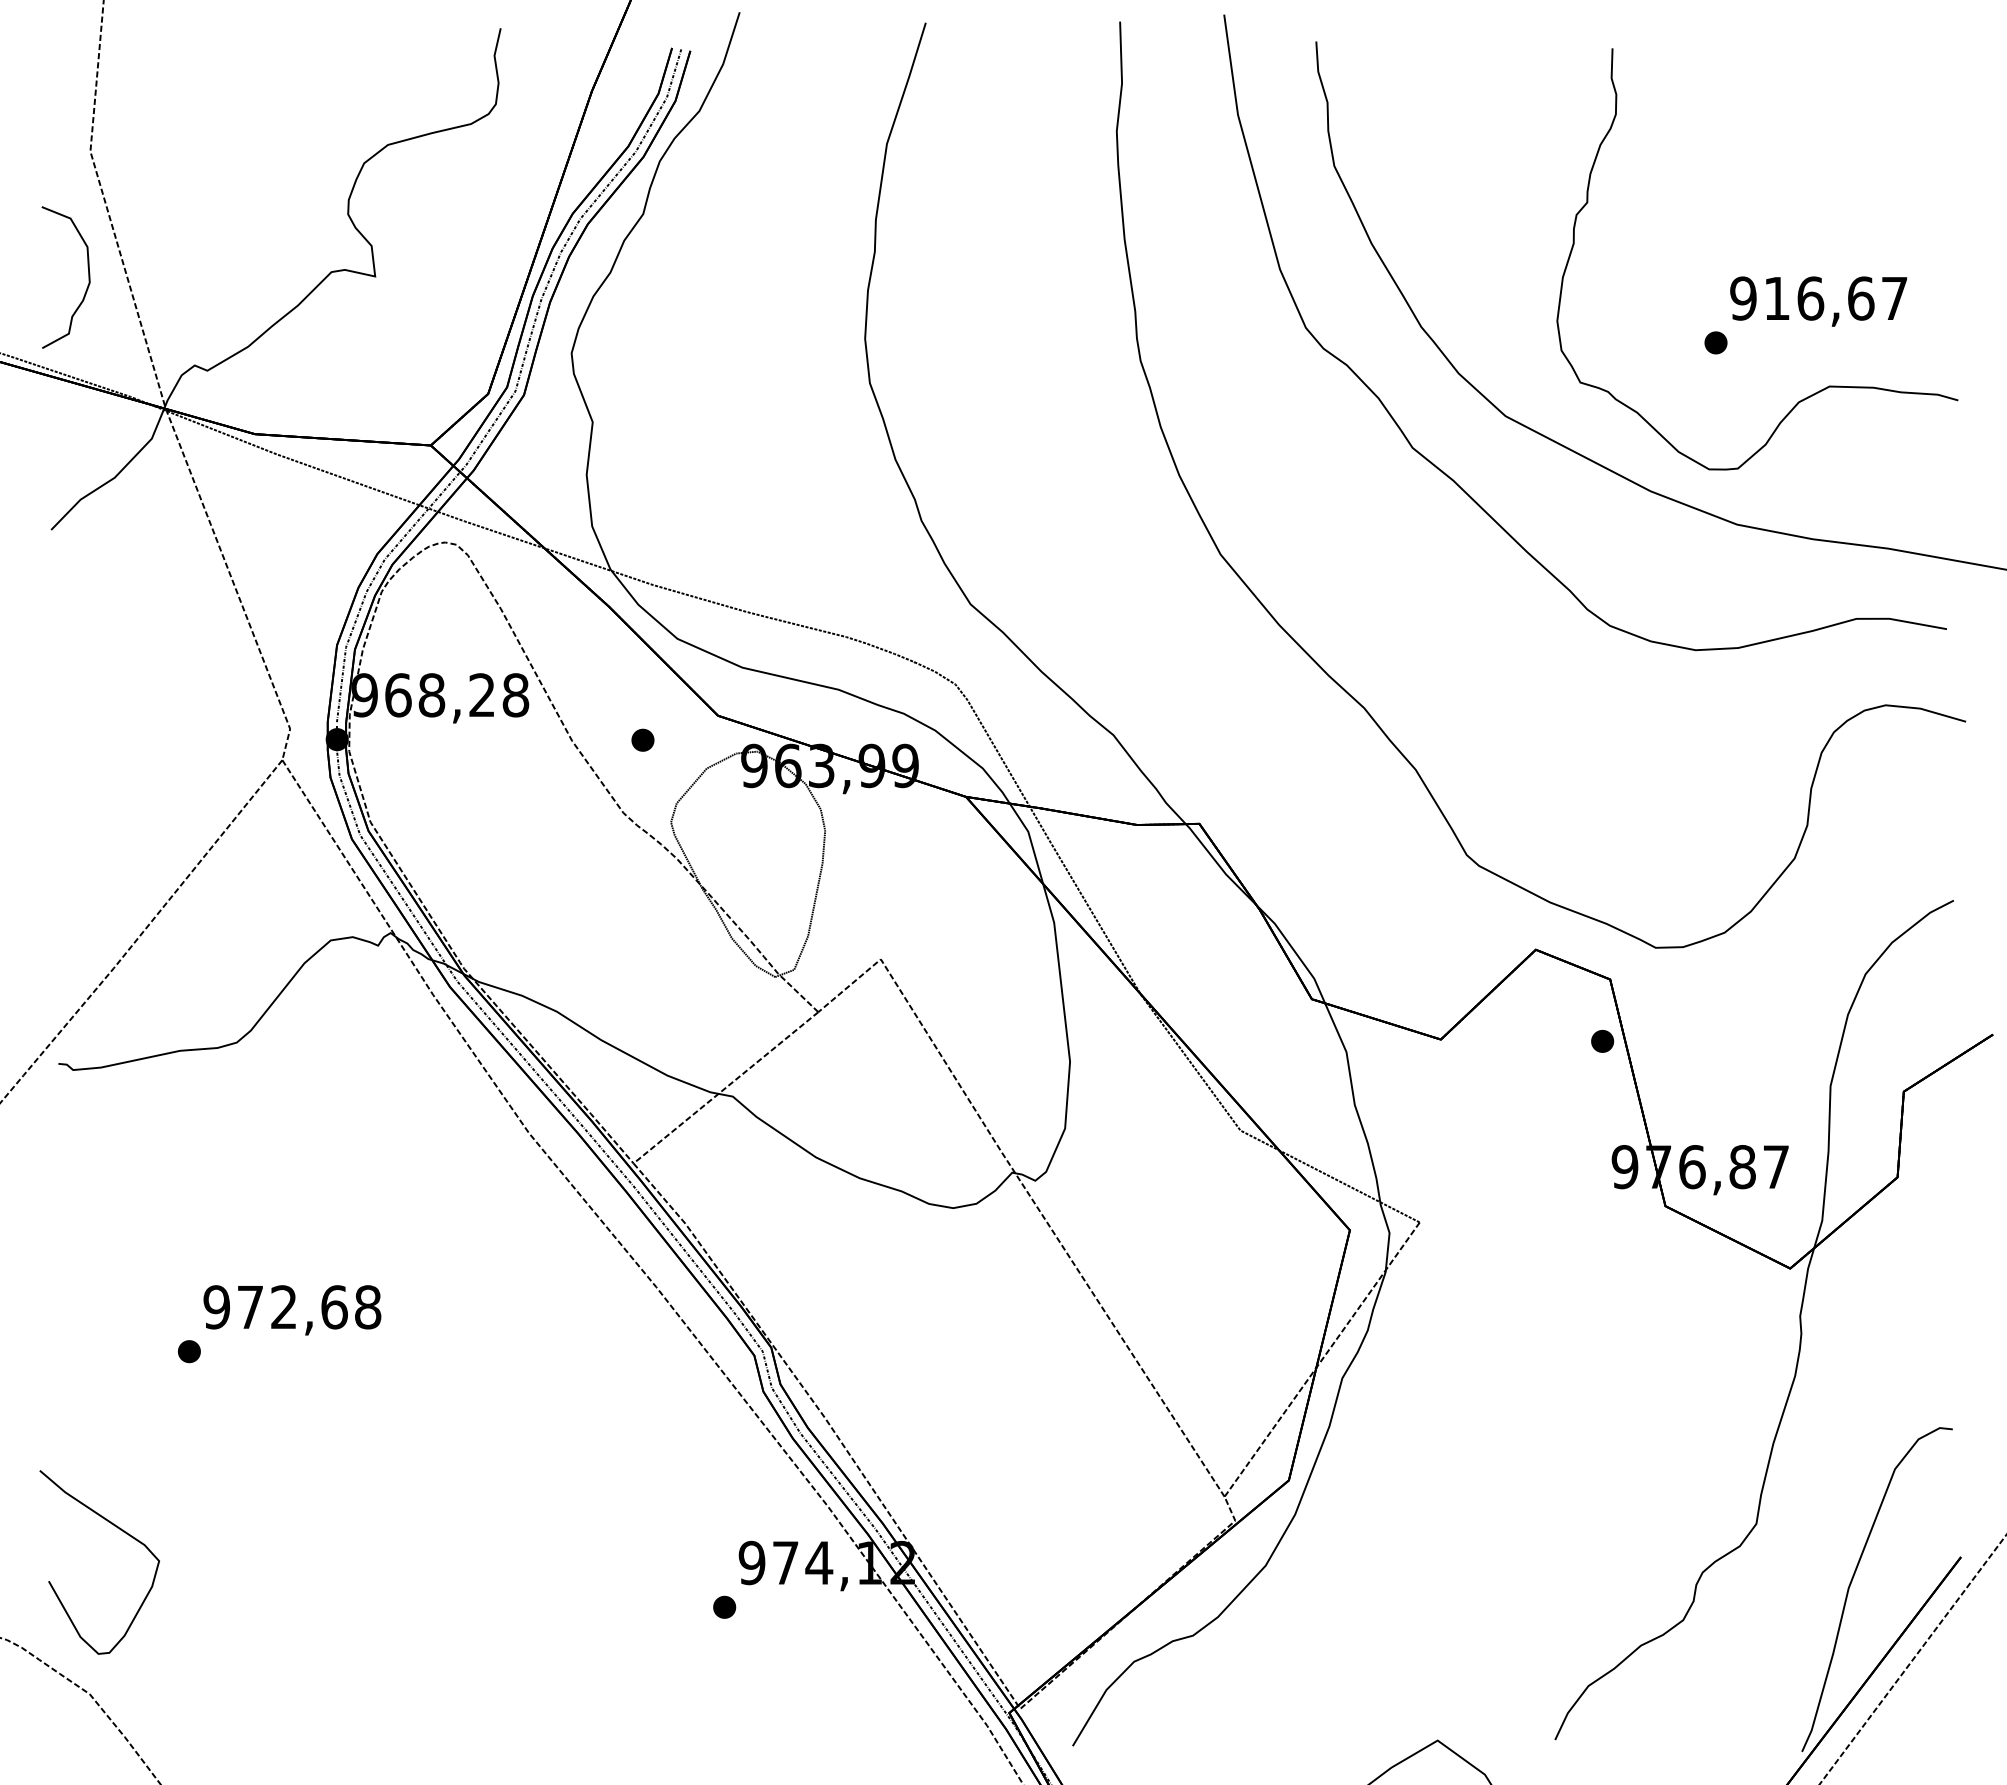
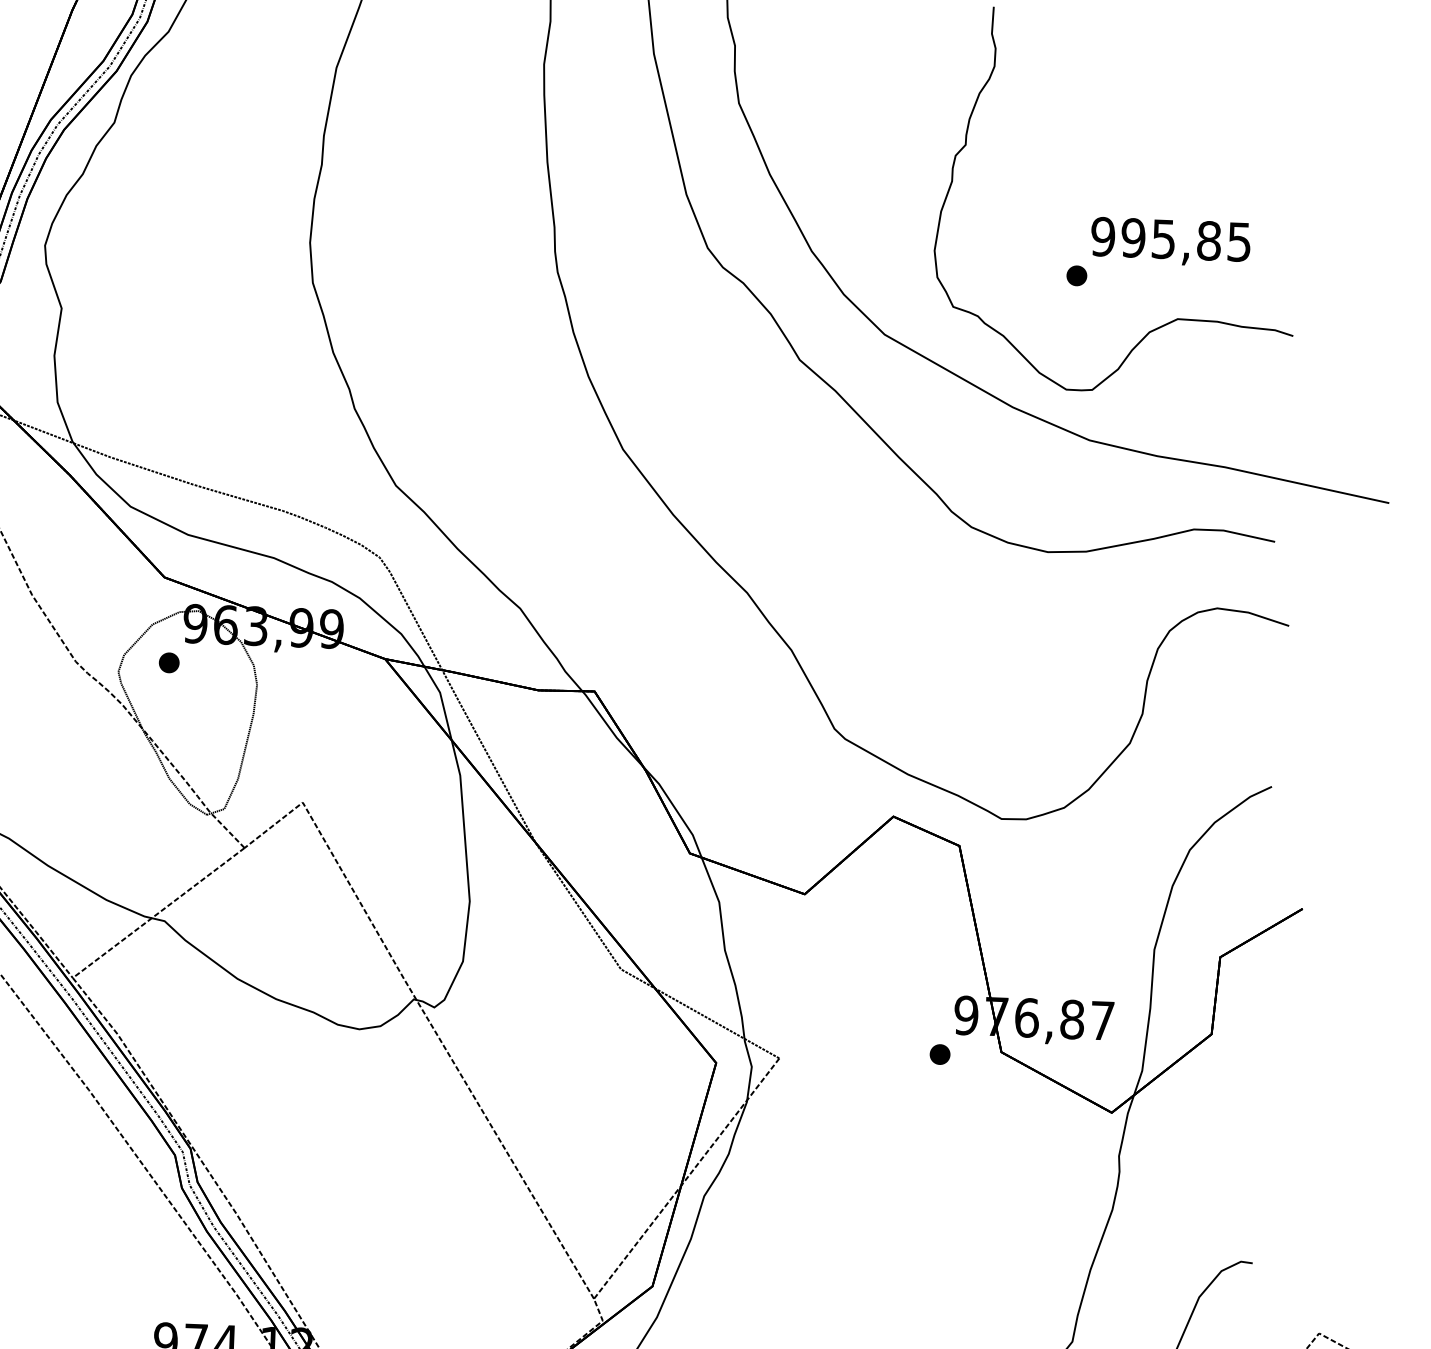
text: (1835, 298) -> (1186, 239), 916,67 -> 995,85
part: (642, 739) -> (168, 662), moved
part: (1602, 1041) -> (939, 1054), moved

